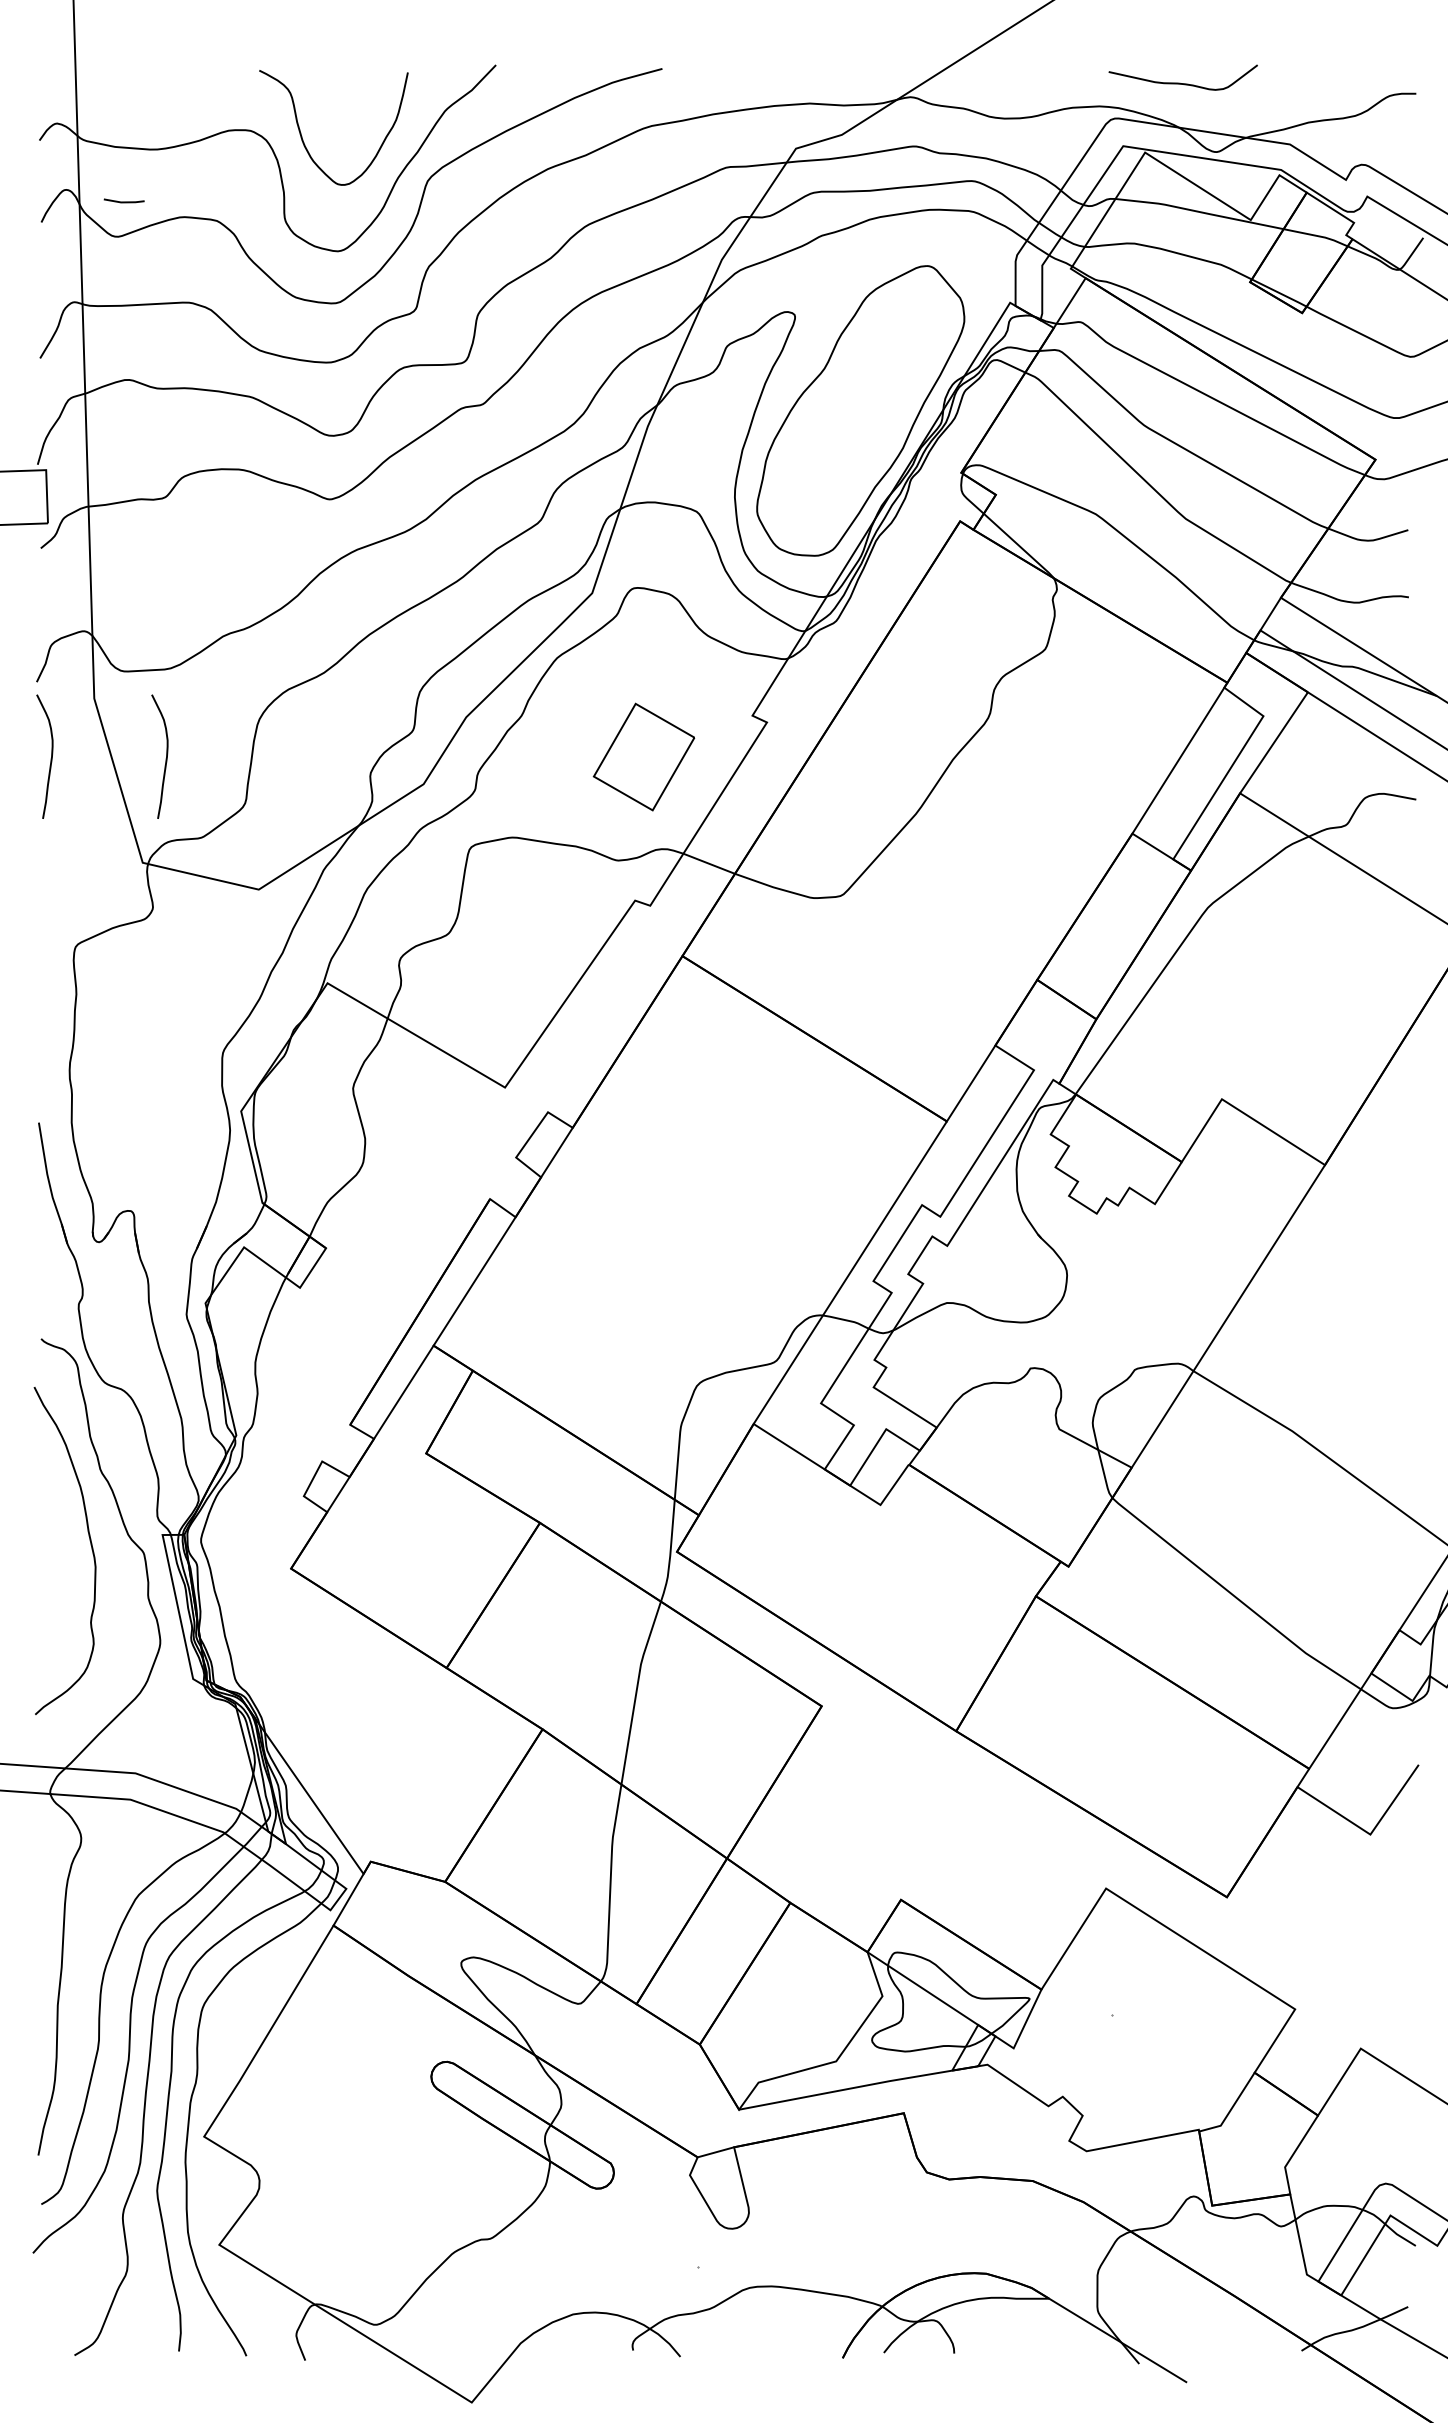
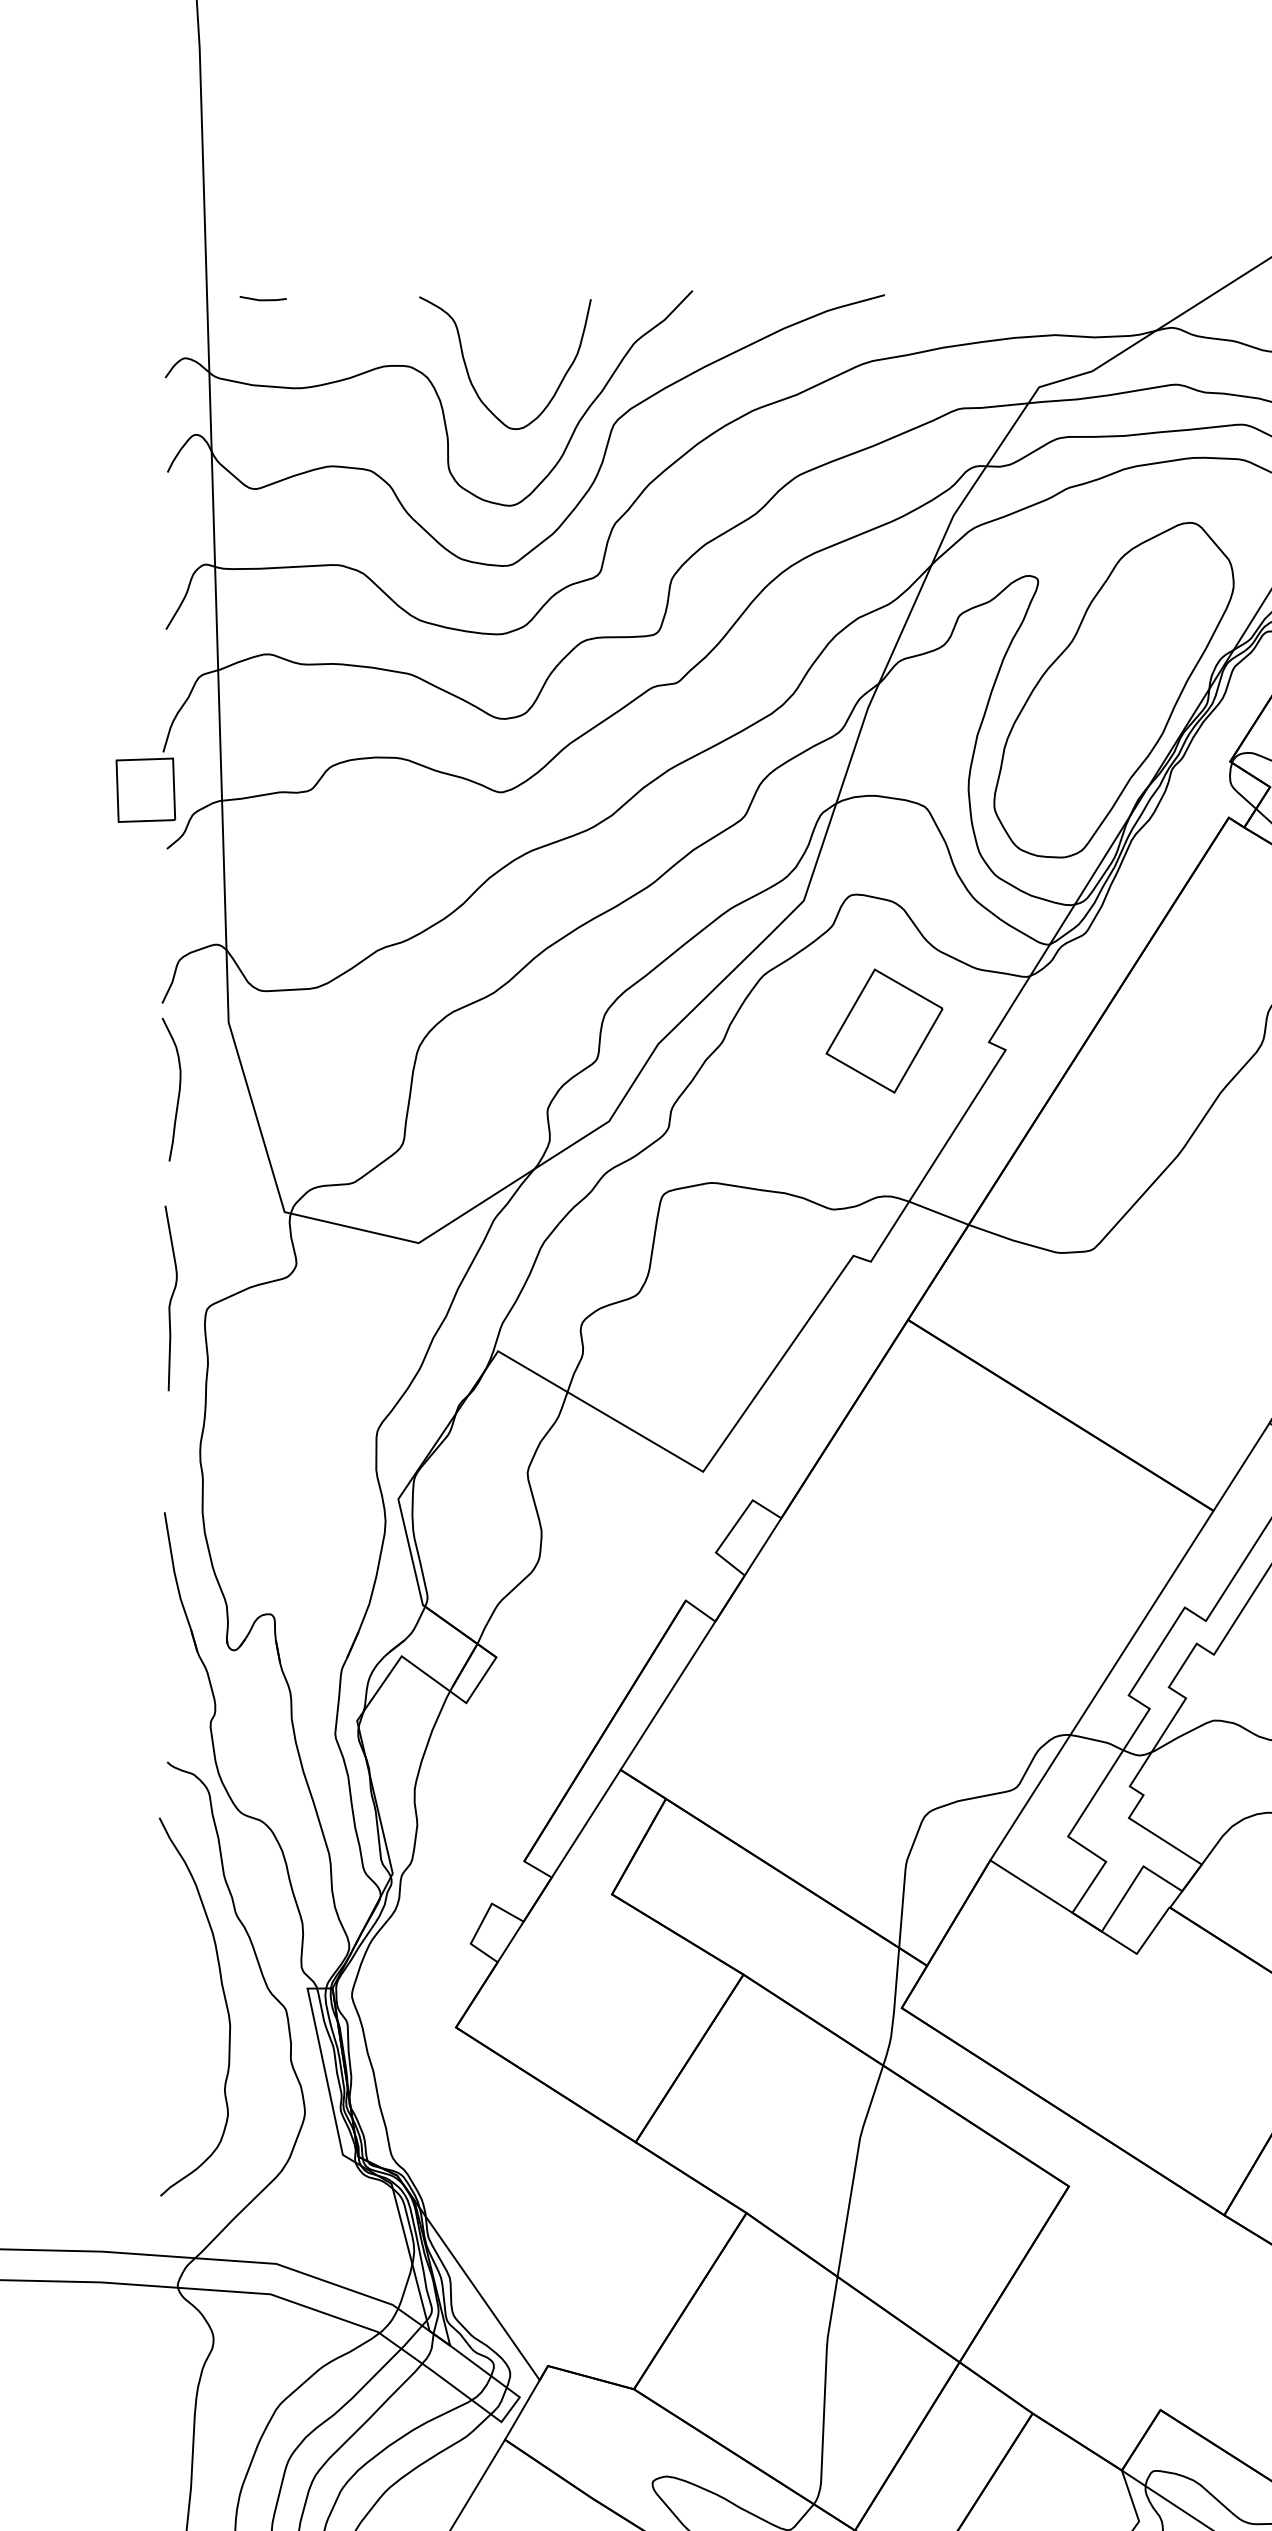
line: (123, 201) -> (262, 299), moved
part: (643, 756) -> (883, 1030), moved
curve: (165, 758) -> (310, 1091), removed
curve: (44, 937) -> (171, 1298), added

